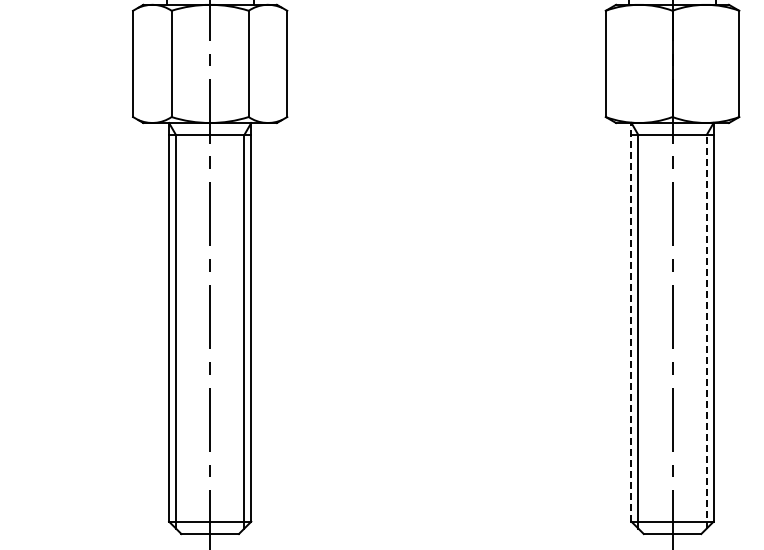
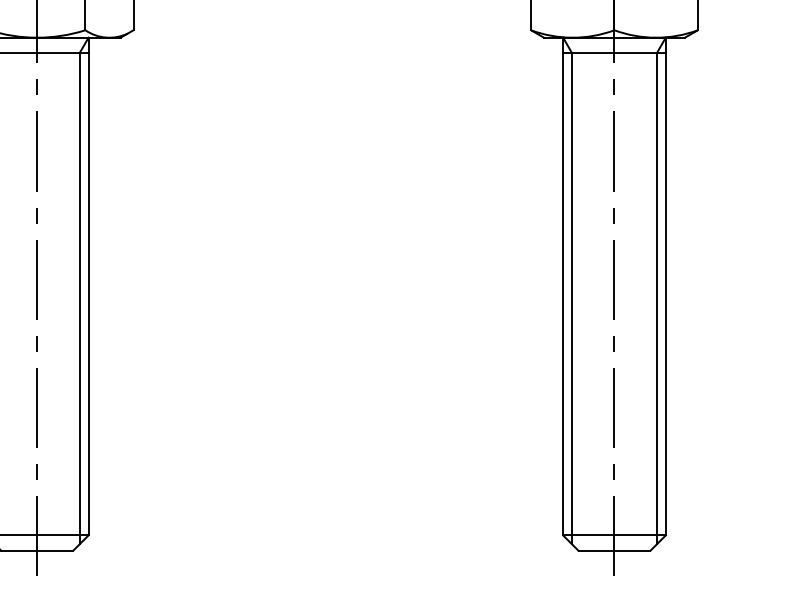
line: (631, 321) -> (563, 285), dashed -> solid
line: (706, 331) -> (656, 298), dashed -> solid

